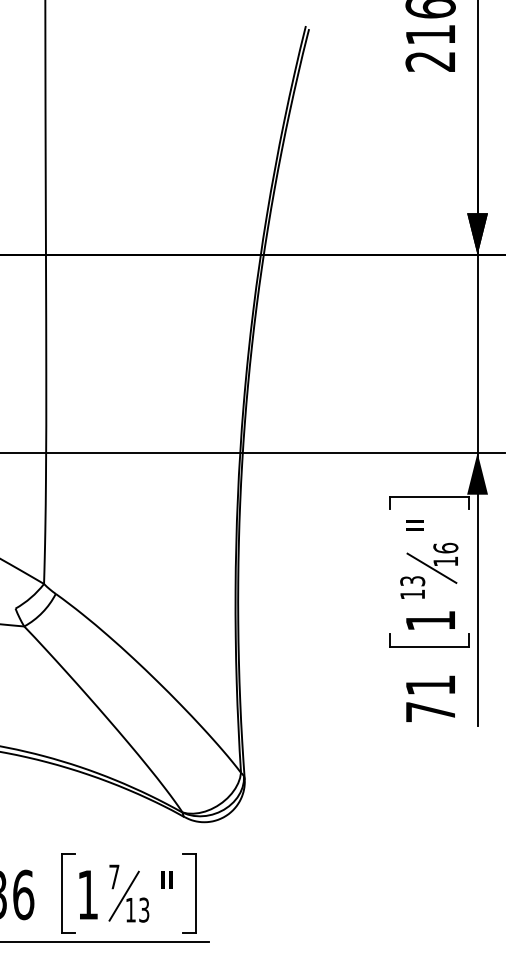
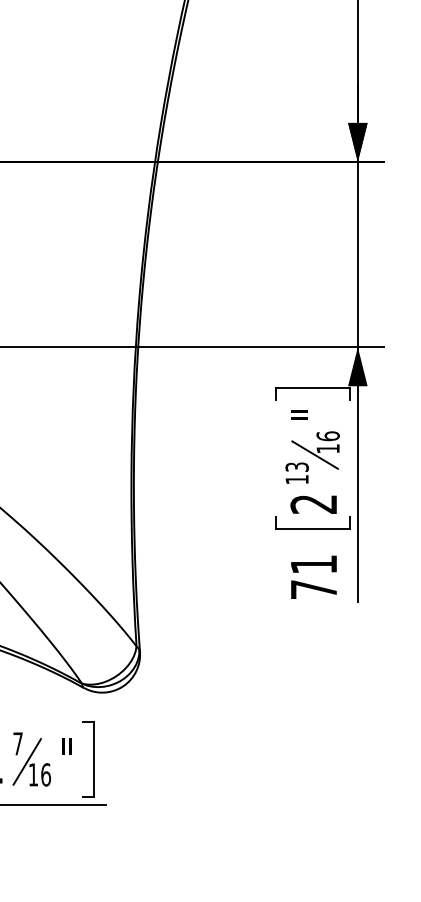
text: (429, 621) -> (312, 504), 1 -> 2
text: (144, 909) -> (46, 774), 13 -> 16

